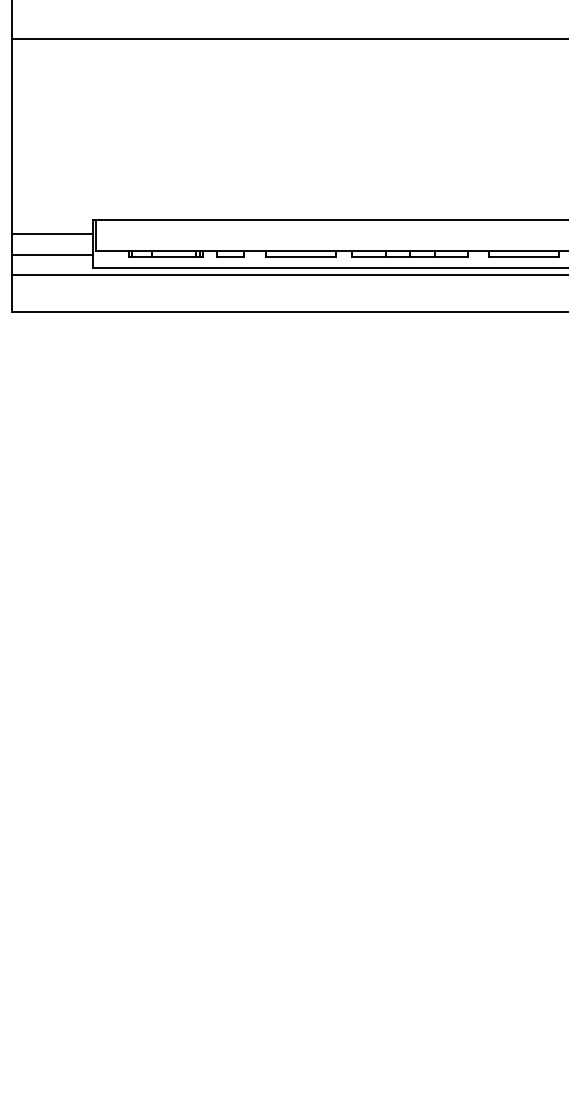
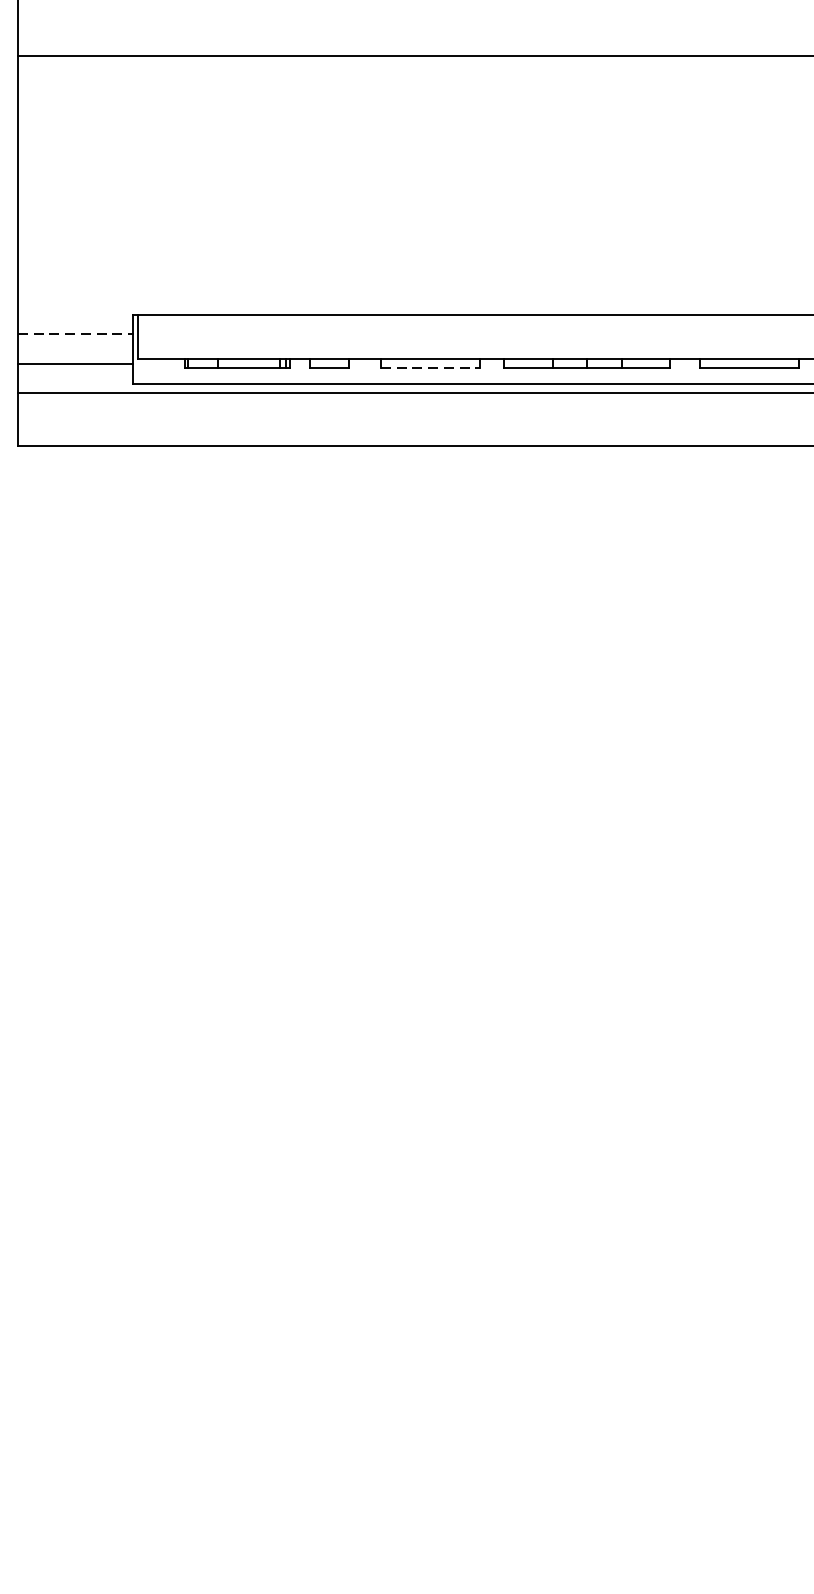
line: (52, 233) -> (75, 333), solid -> dashed
line: (300, 257) -> (429, 368), solid -> dashed

